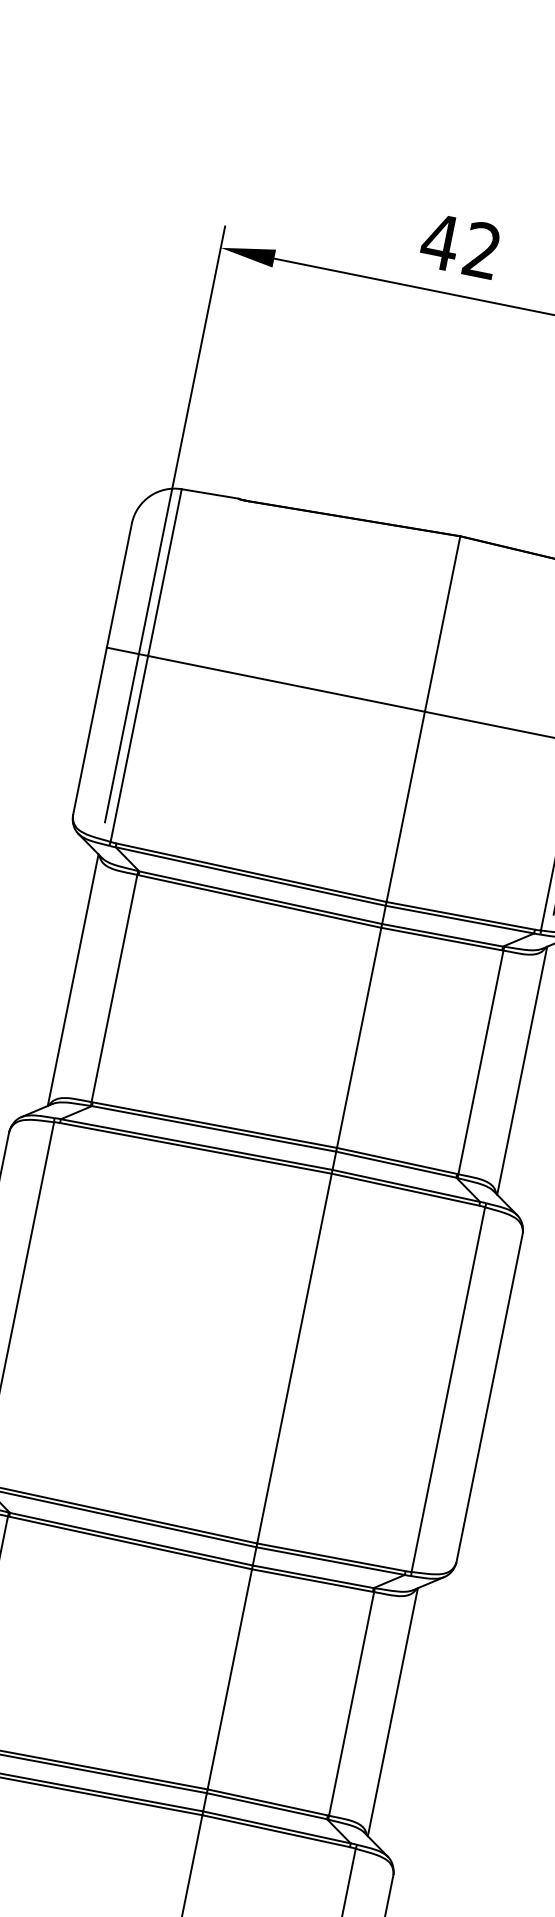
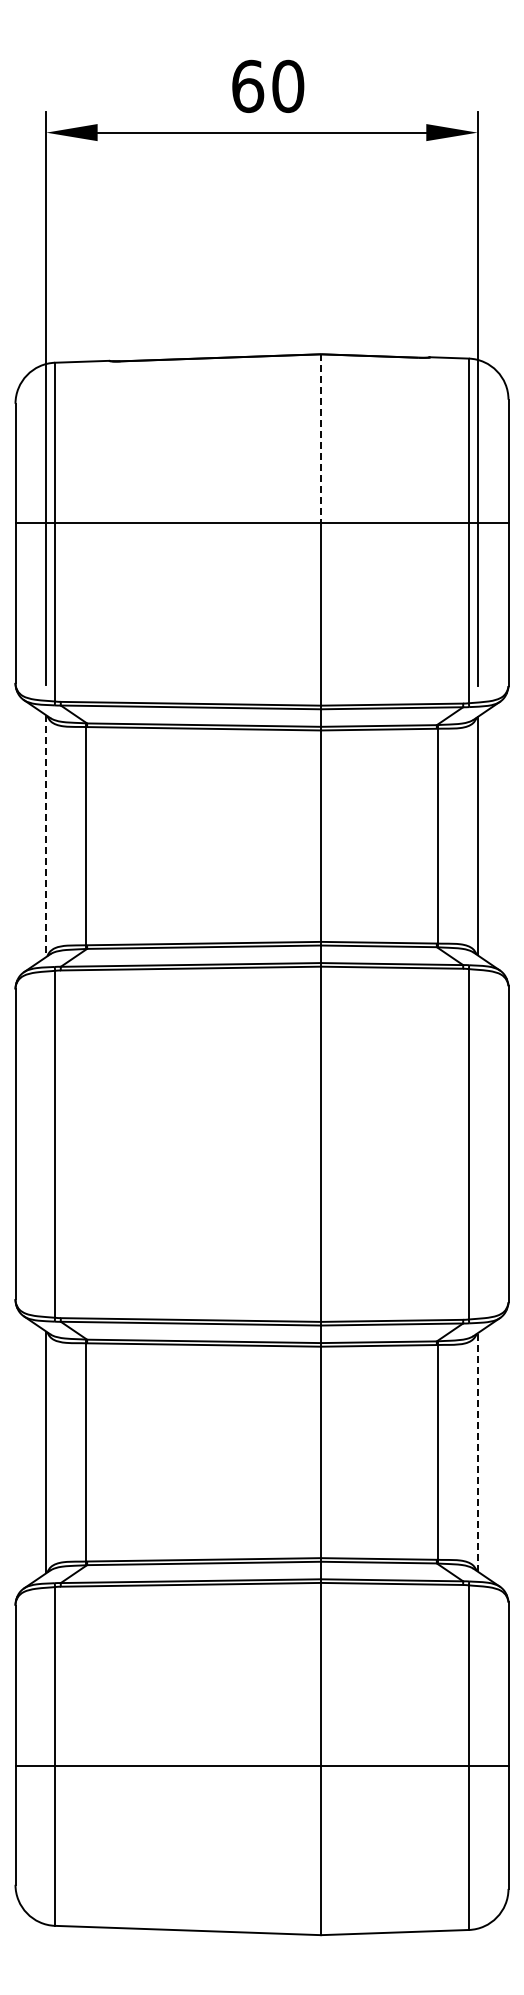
text: (460, 246) -> (267, 86), 42 -> 60
line: (442, 625) -> (321, 439), solid -> dashed
line: (73, 980) -> (46, 836), solid -> dashed
line: (392, 1711) -> (477, 1451), solid -> dashed

